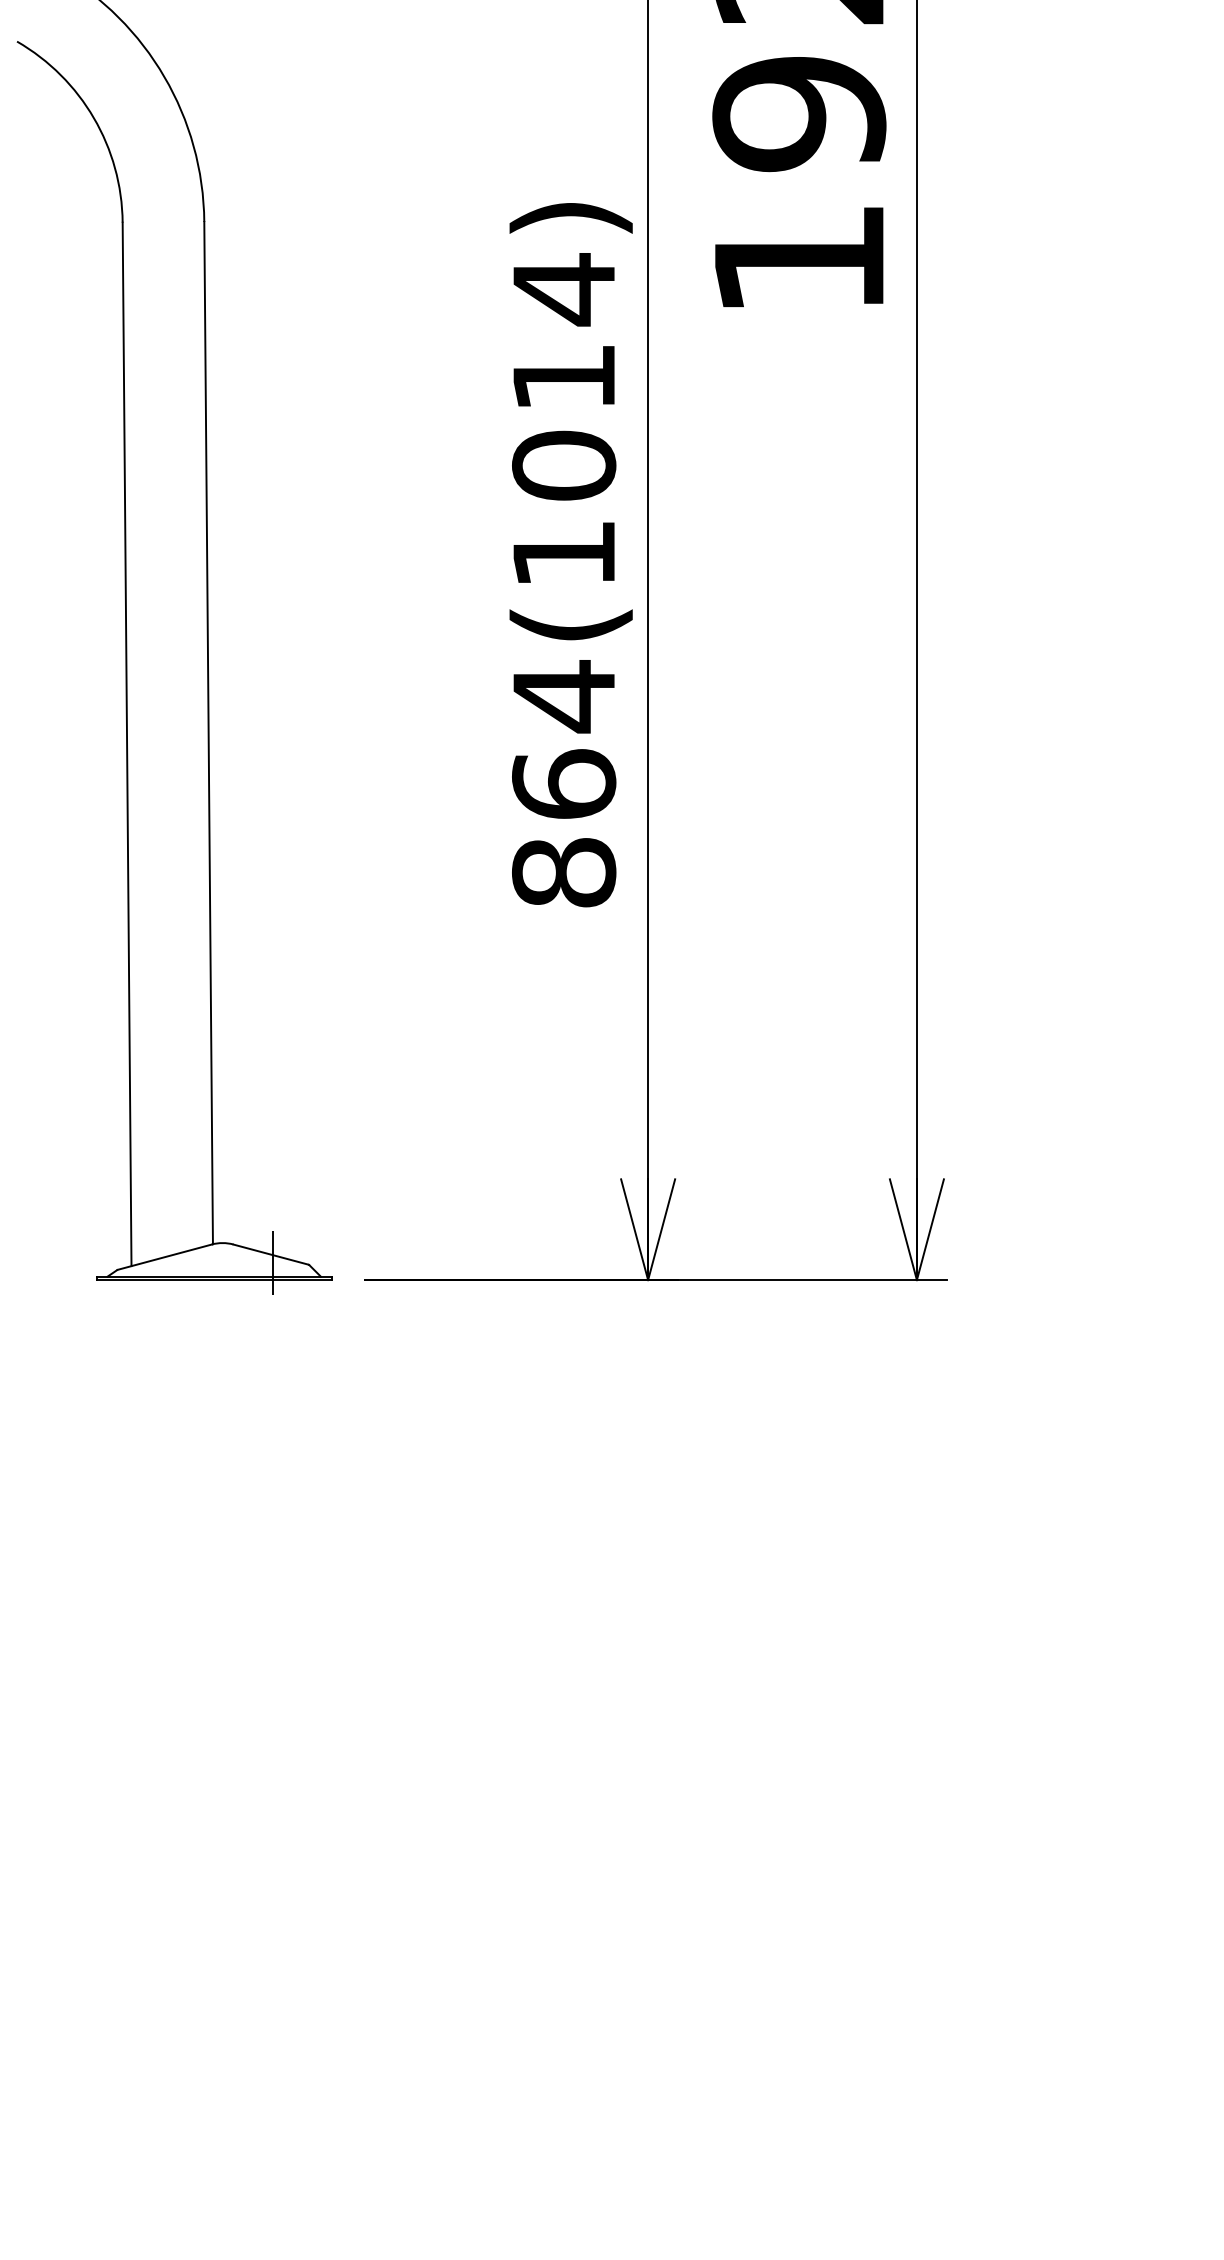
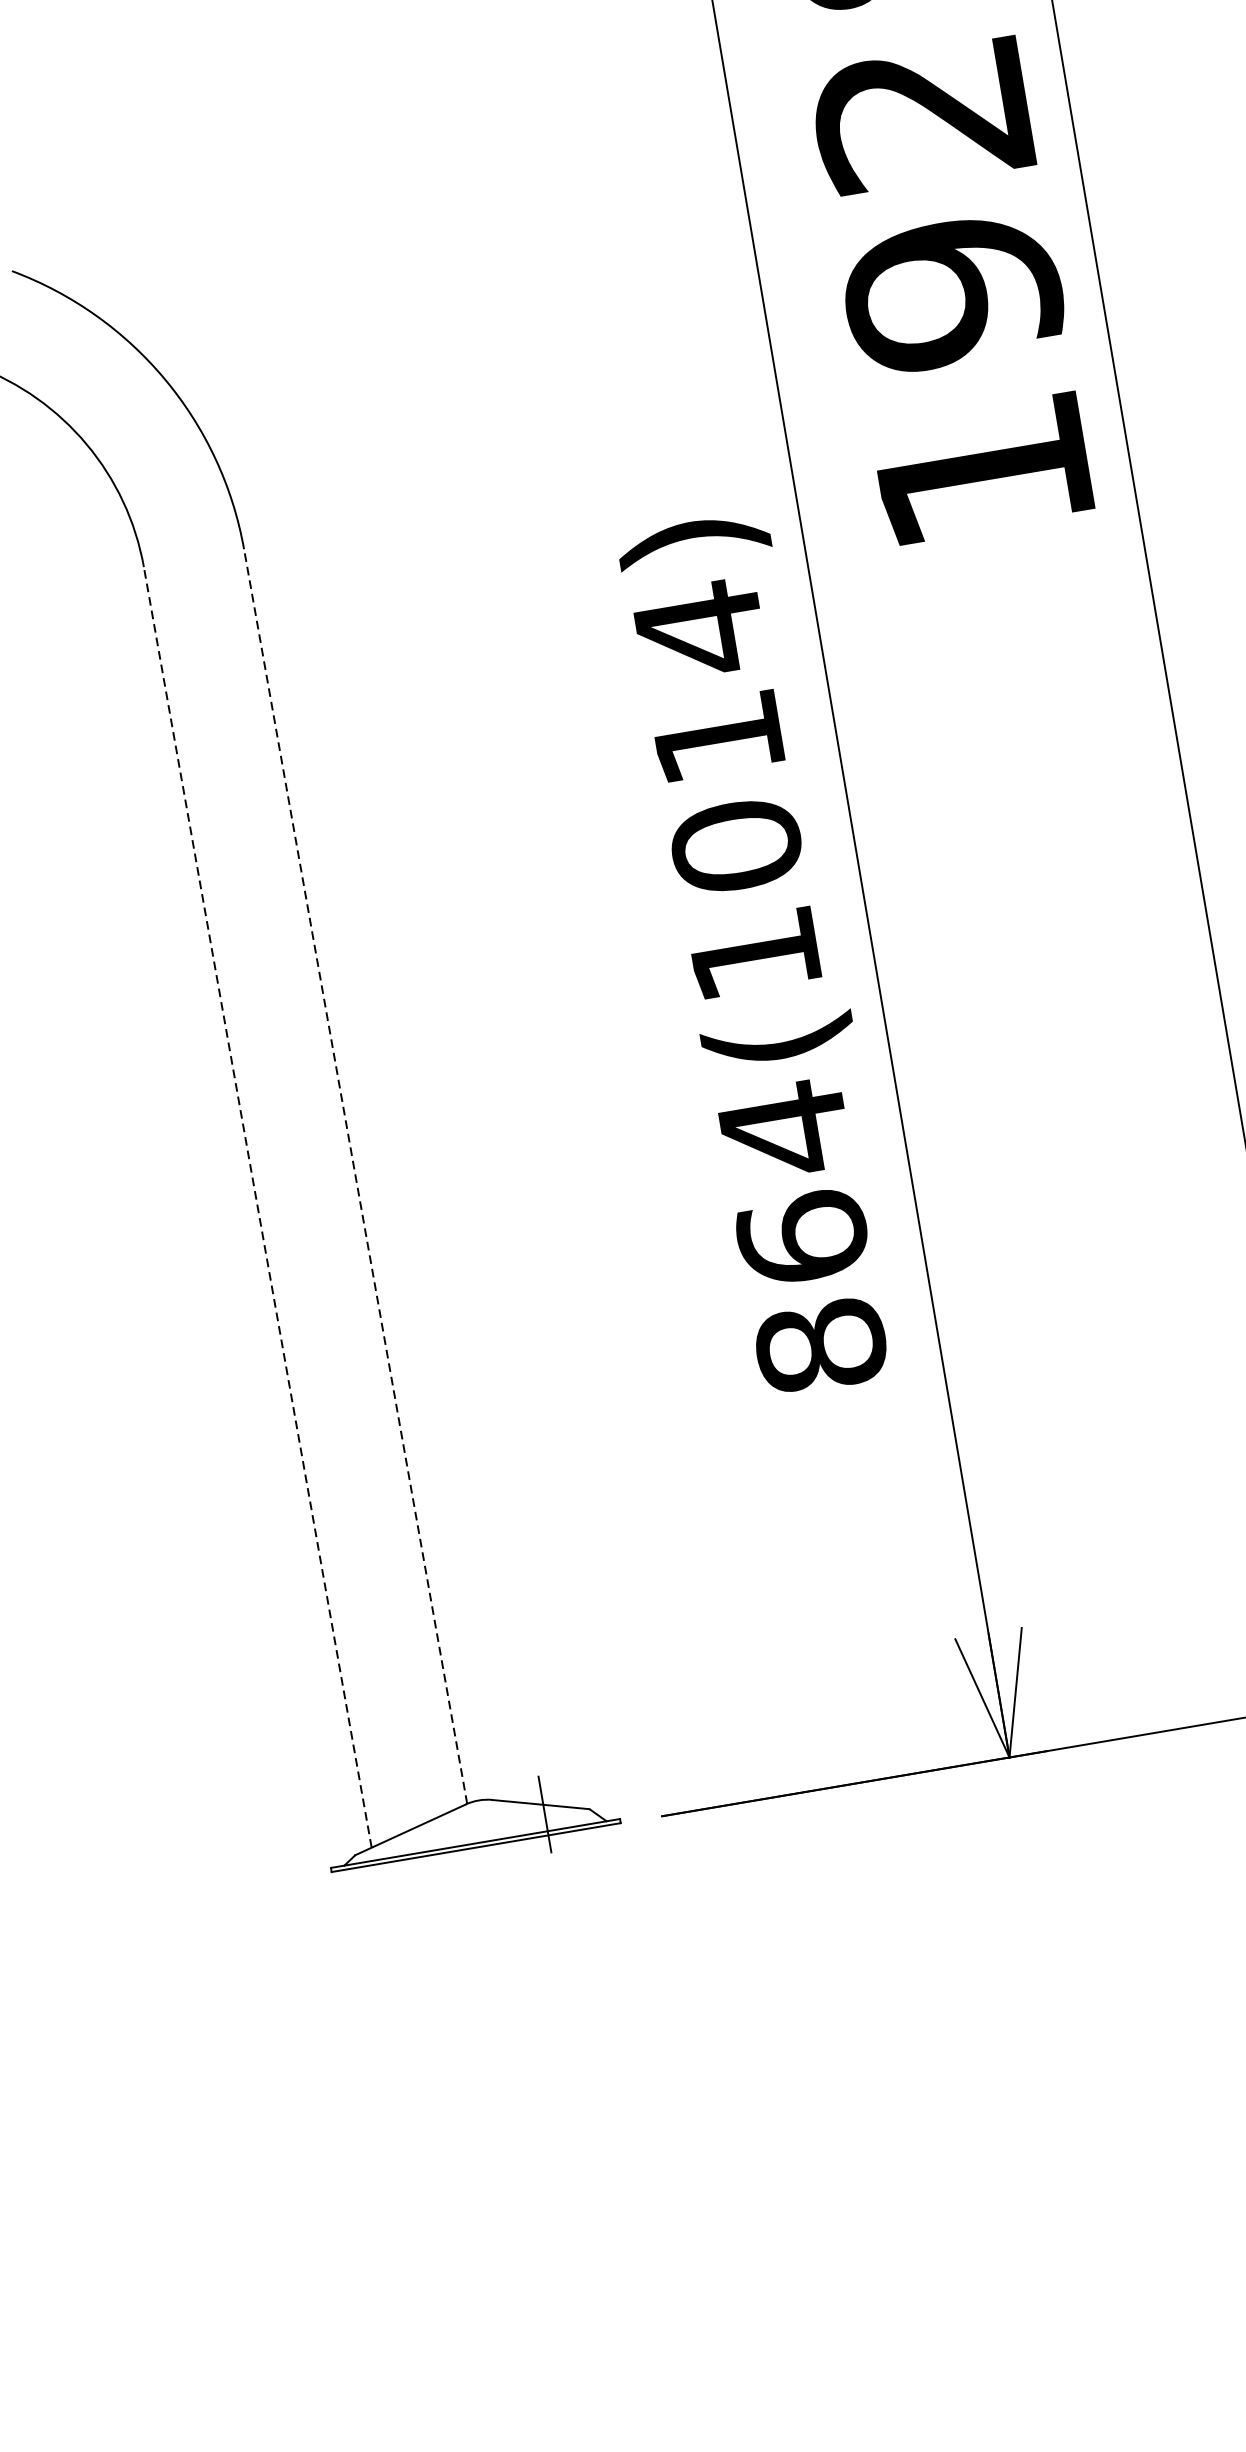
text: (570, 555) -> (763, 955), moved
line: (208, 732) -> (355, 1175), solid -> dashed
line: (127, 744) -> (258, 1207), solid -> dashed

